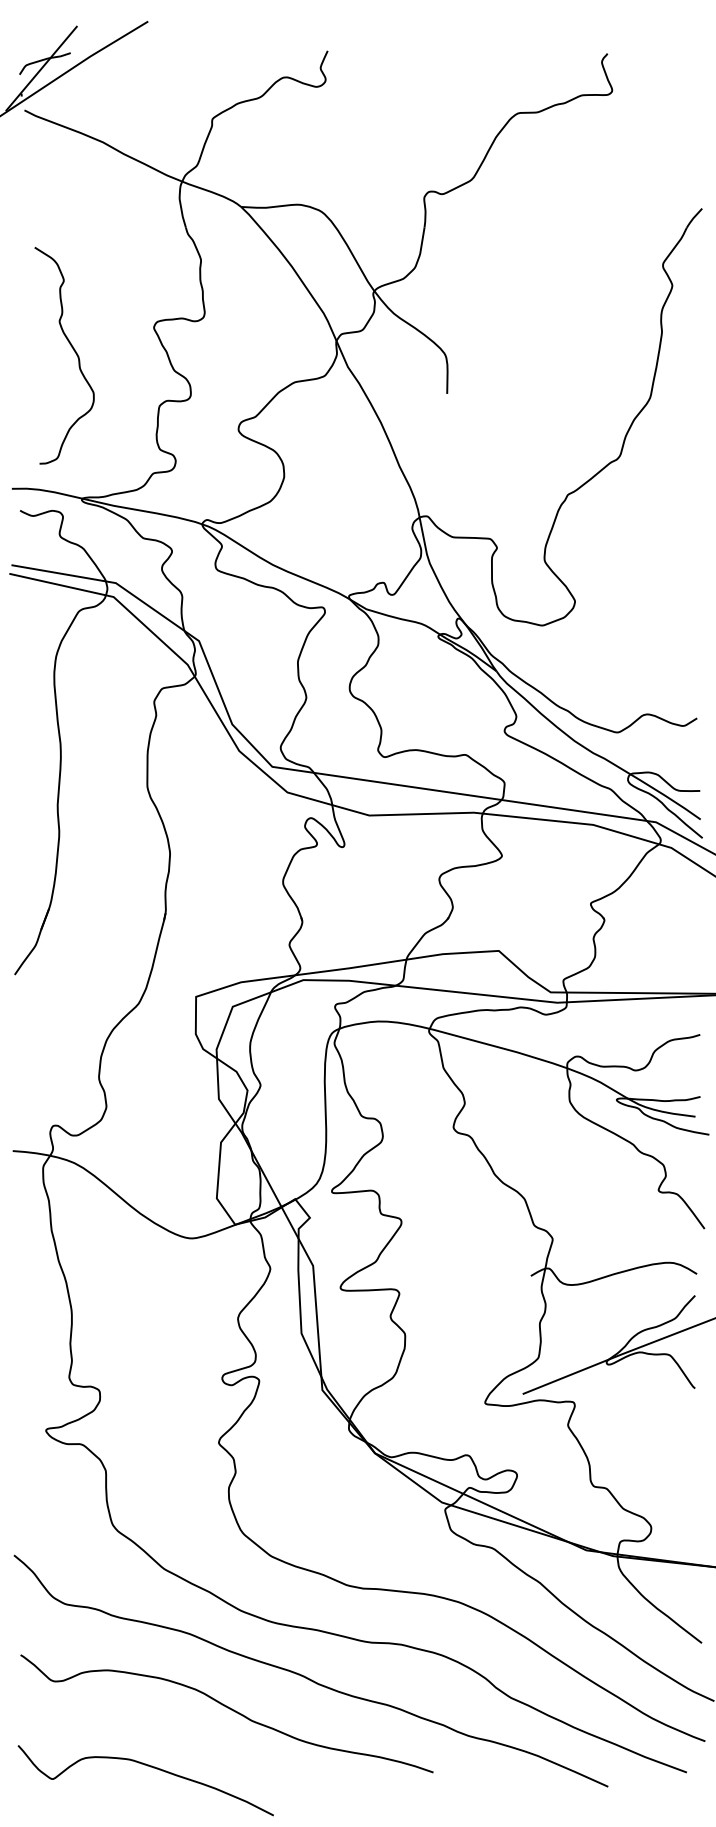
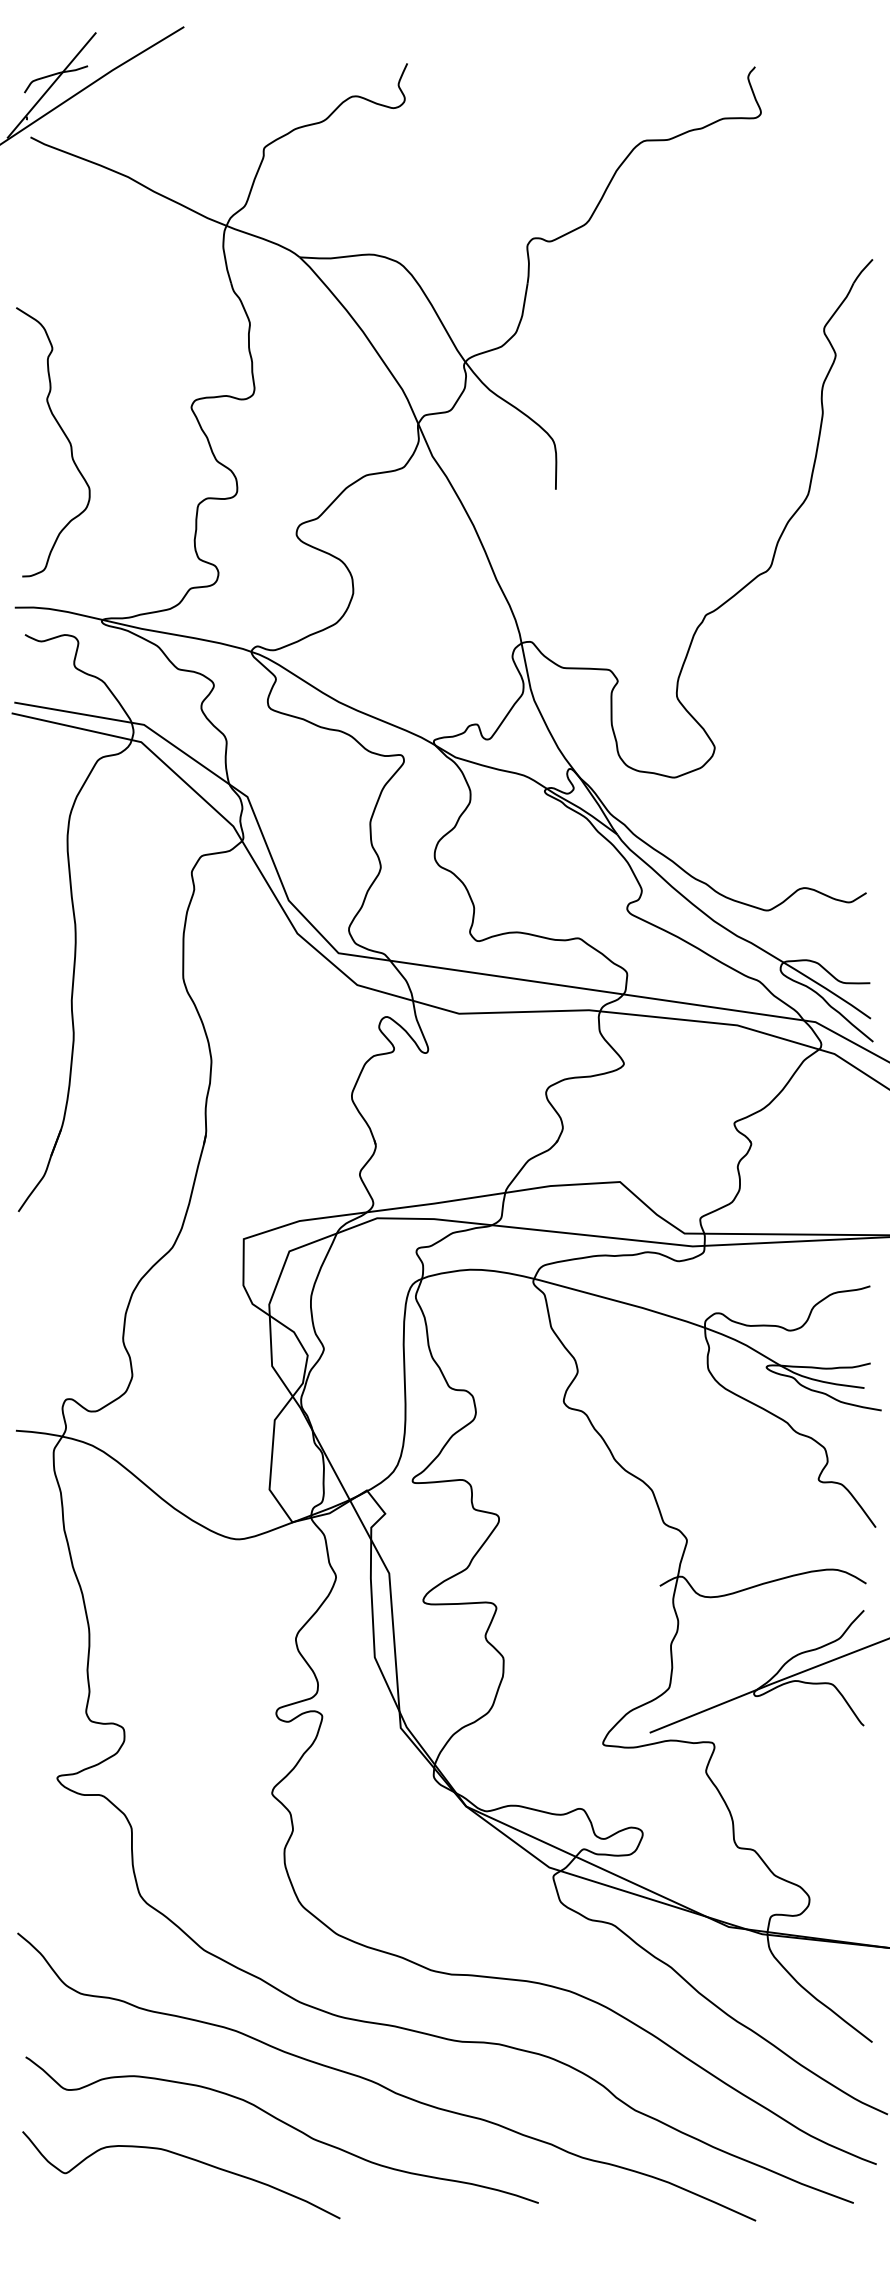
curve: (74, 351) -> (65, 437), moved
curve: (150, 1767) -> (186, 2158), moved

